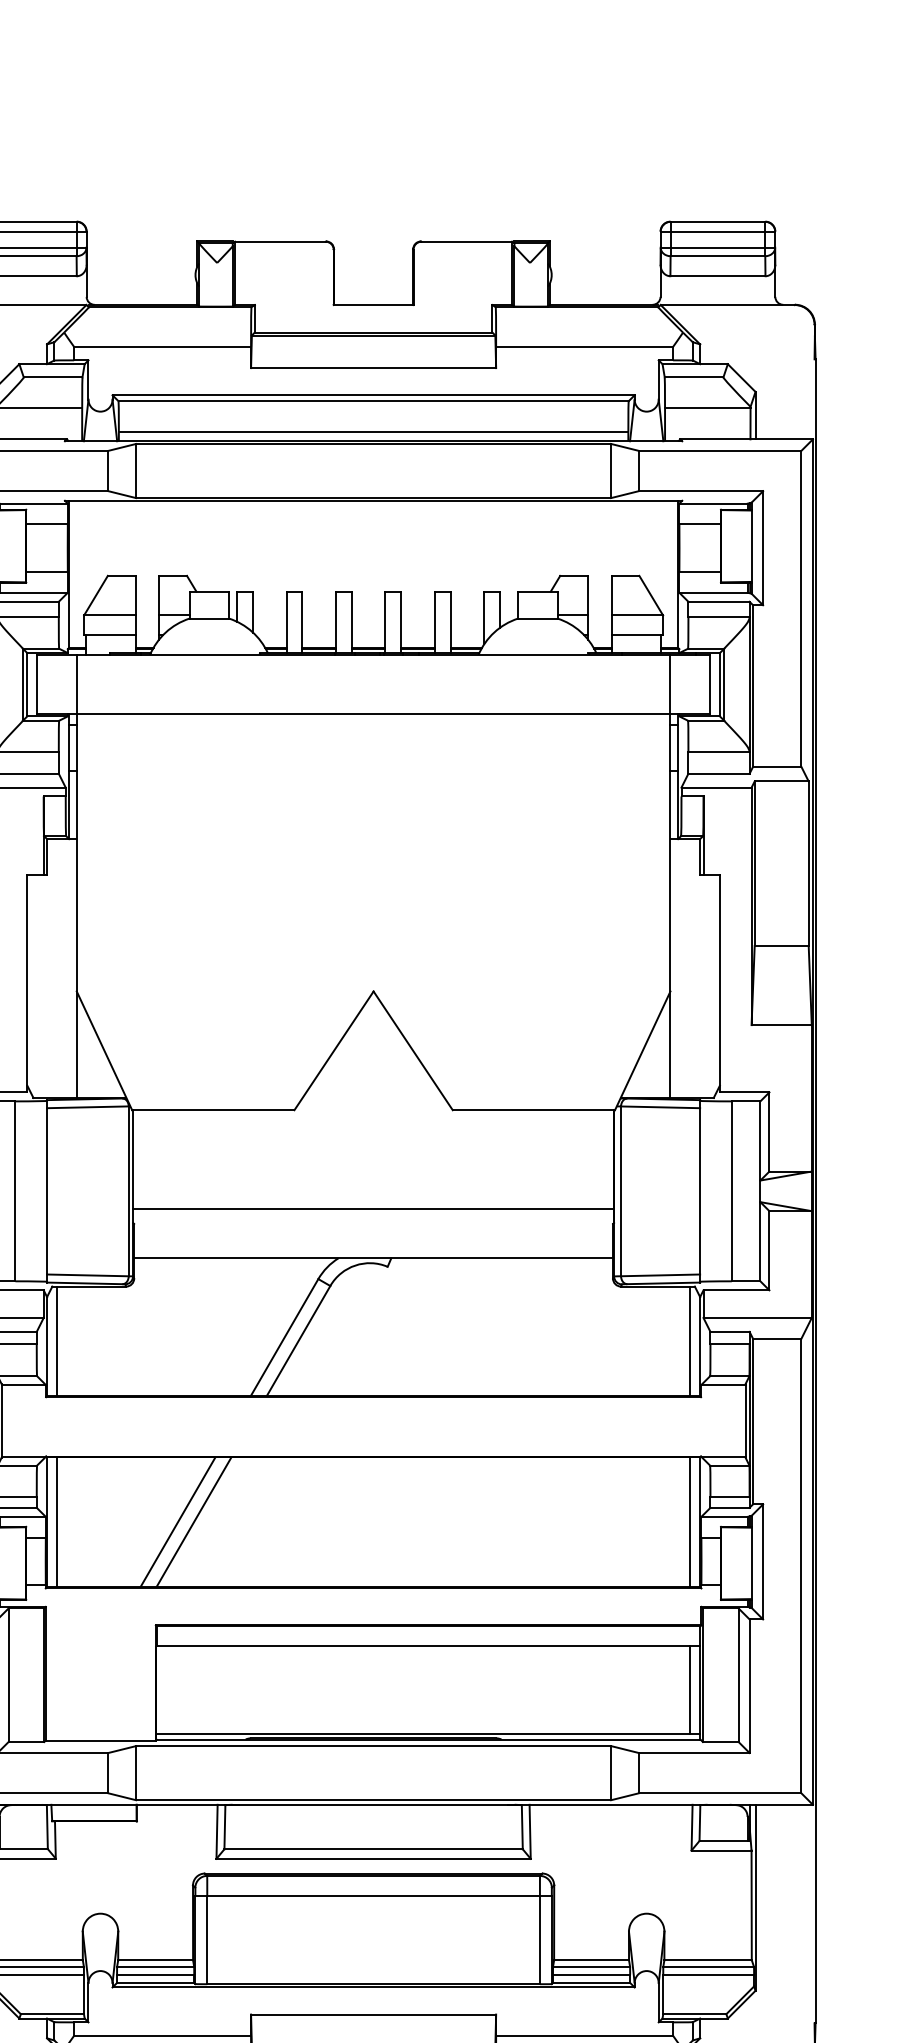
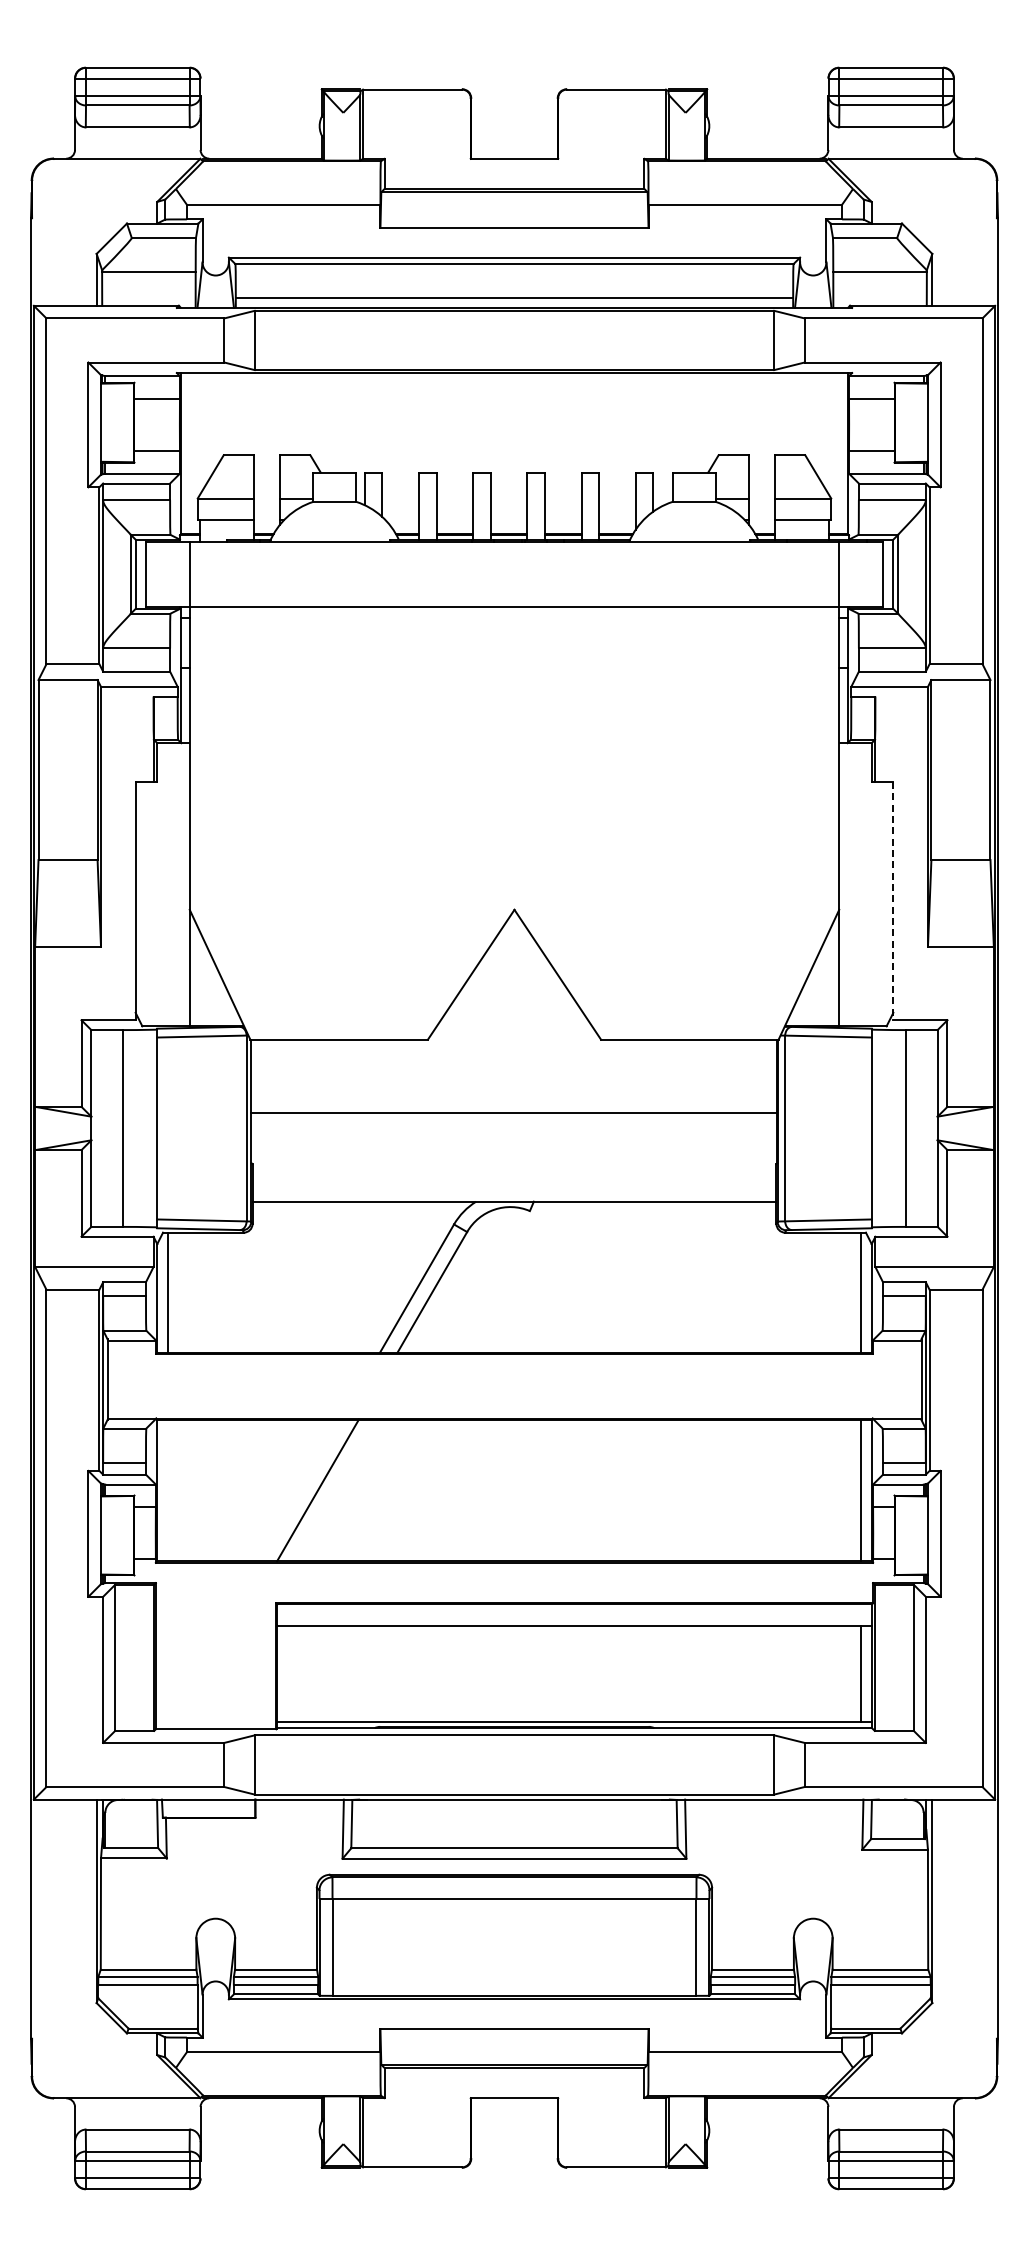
line: (720, 983) -> (893, 901), solid -> dashed
line: (373, 1208) -> (514, 1112), moved
line: (57, 1522) -> (168, 1490), removed
line: (178, 1522) -> (300, 1490), removed

